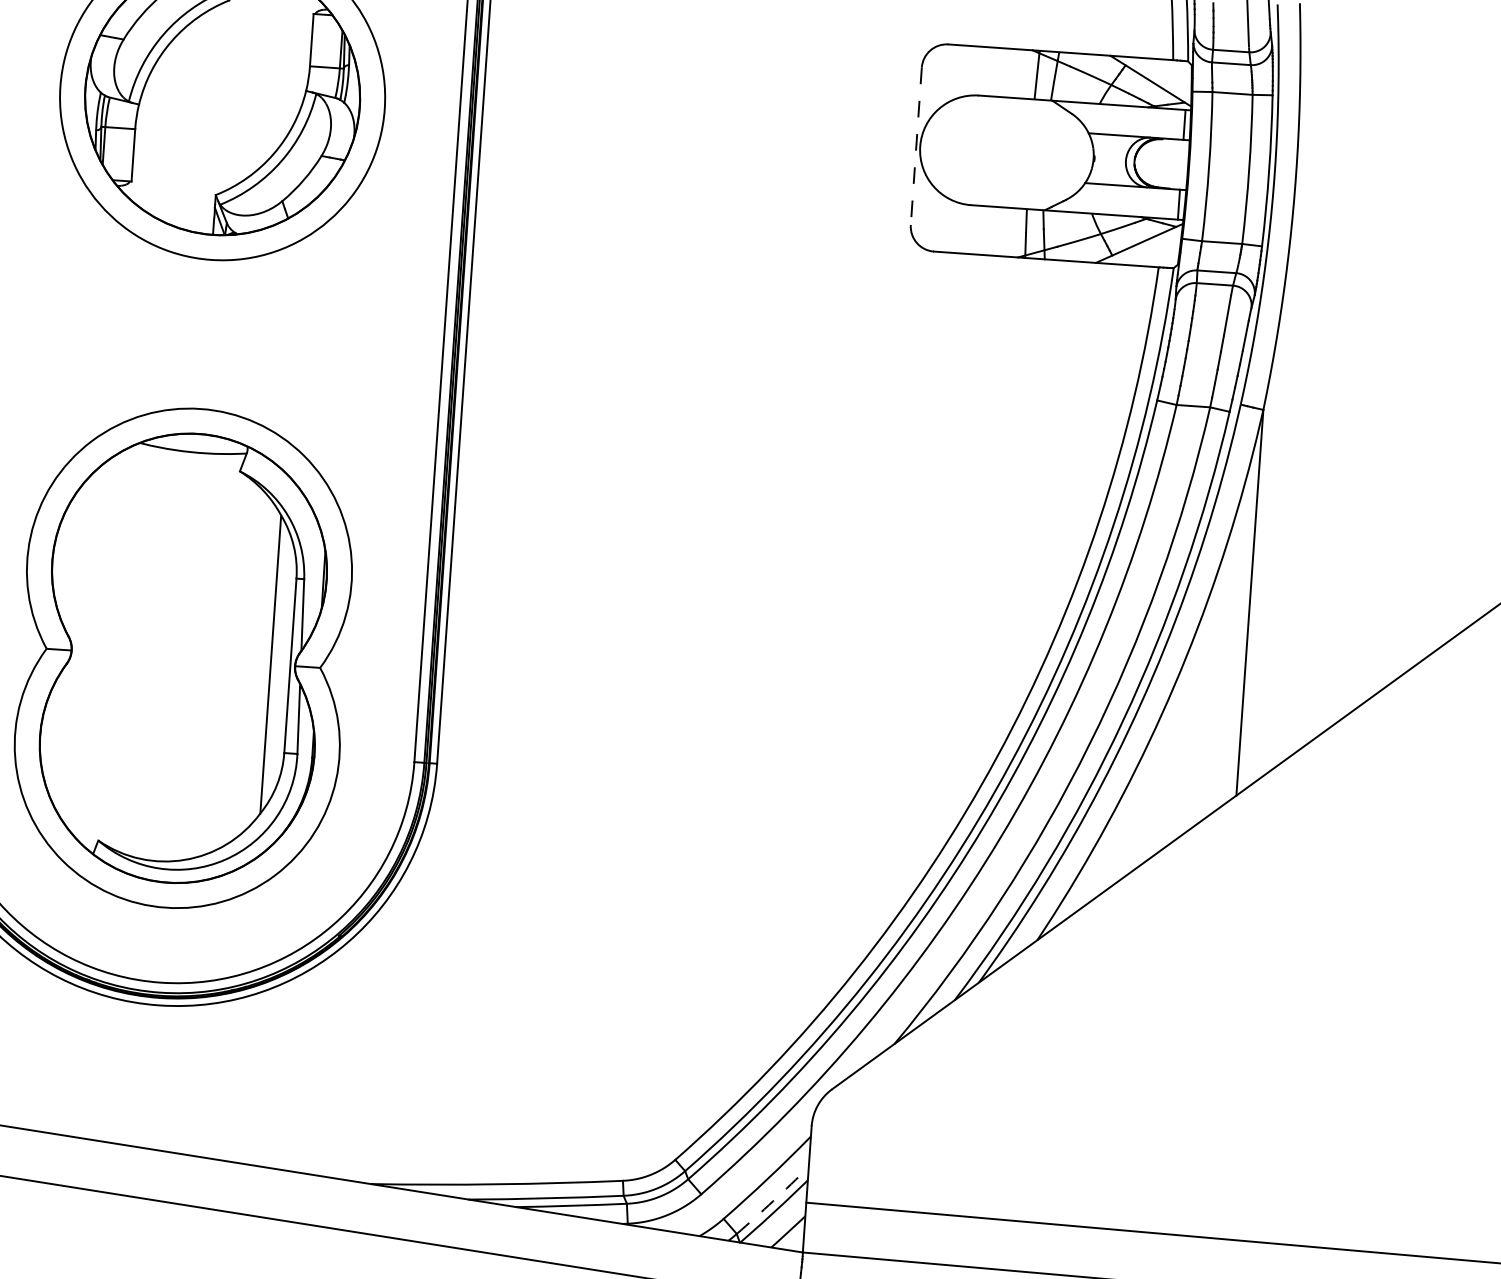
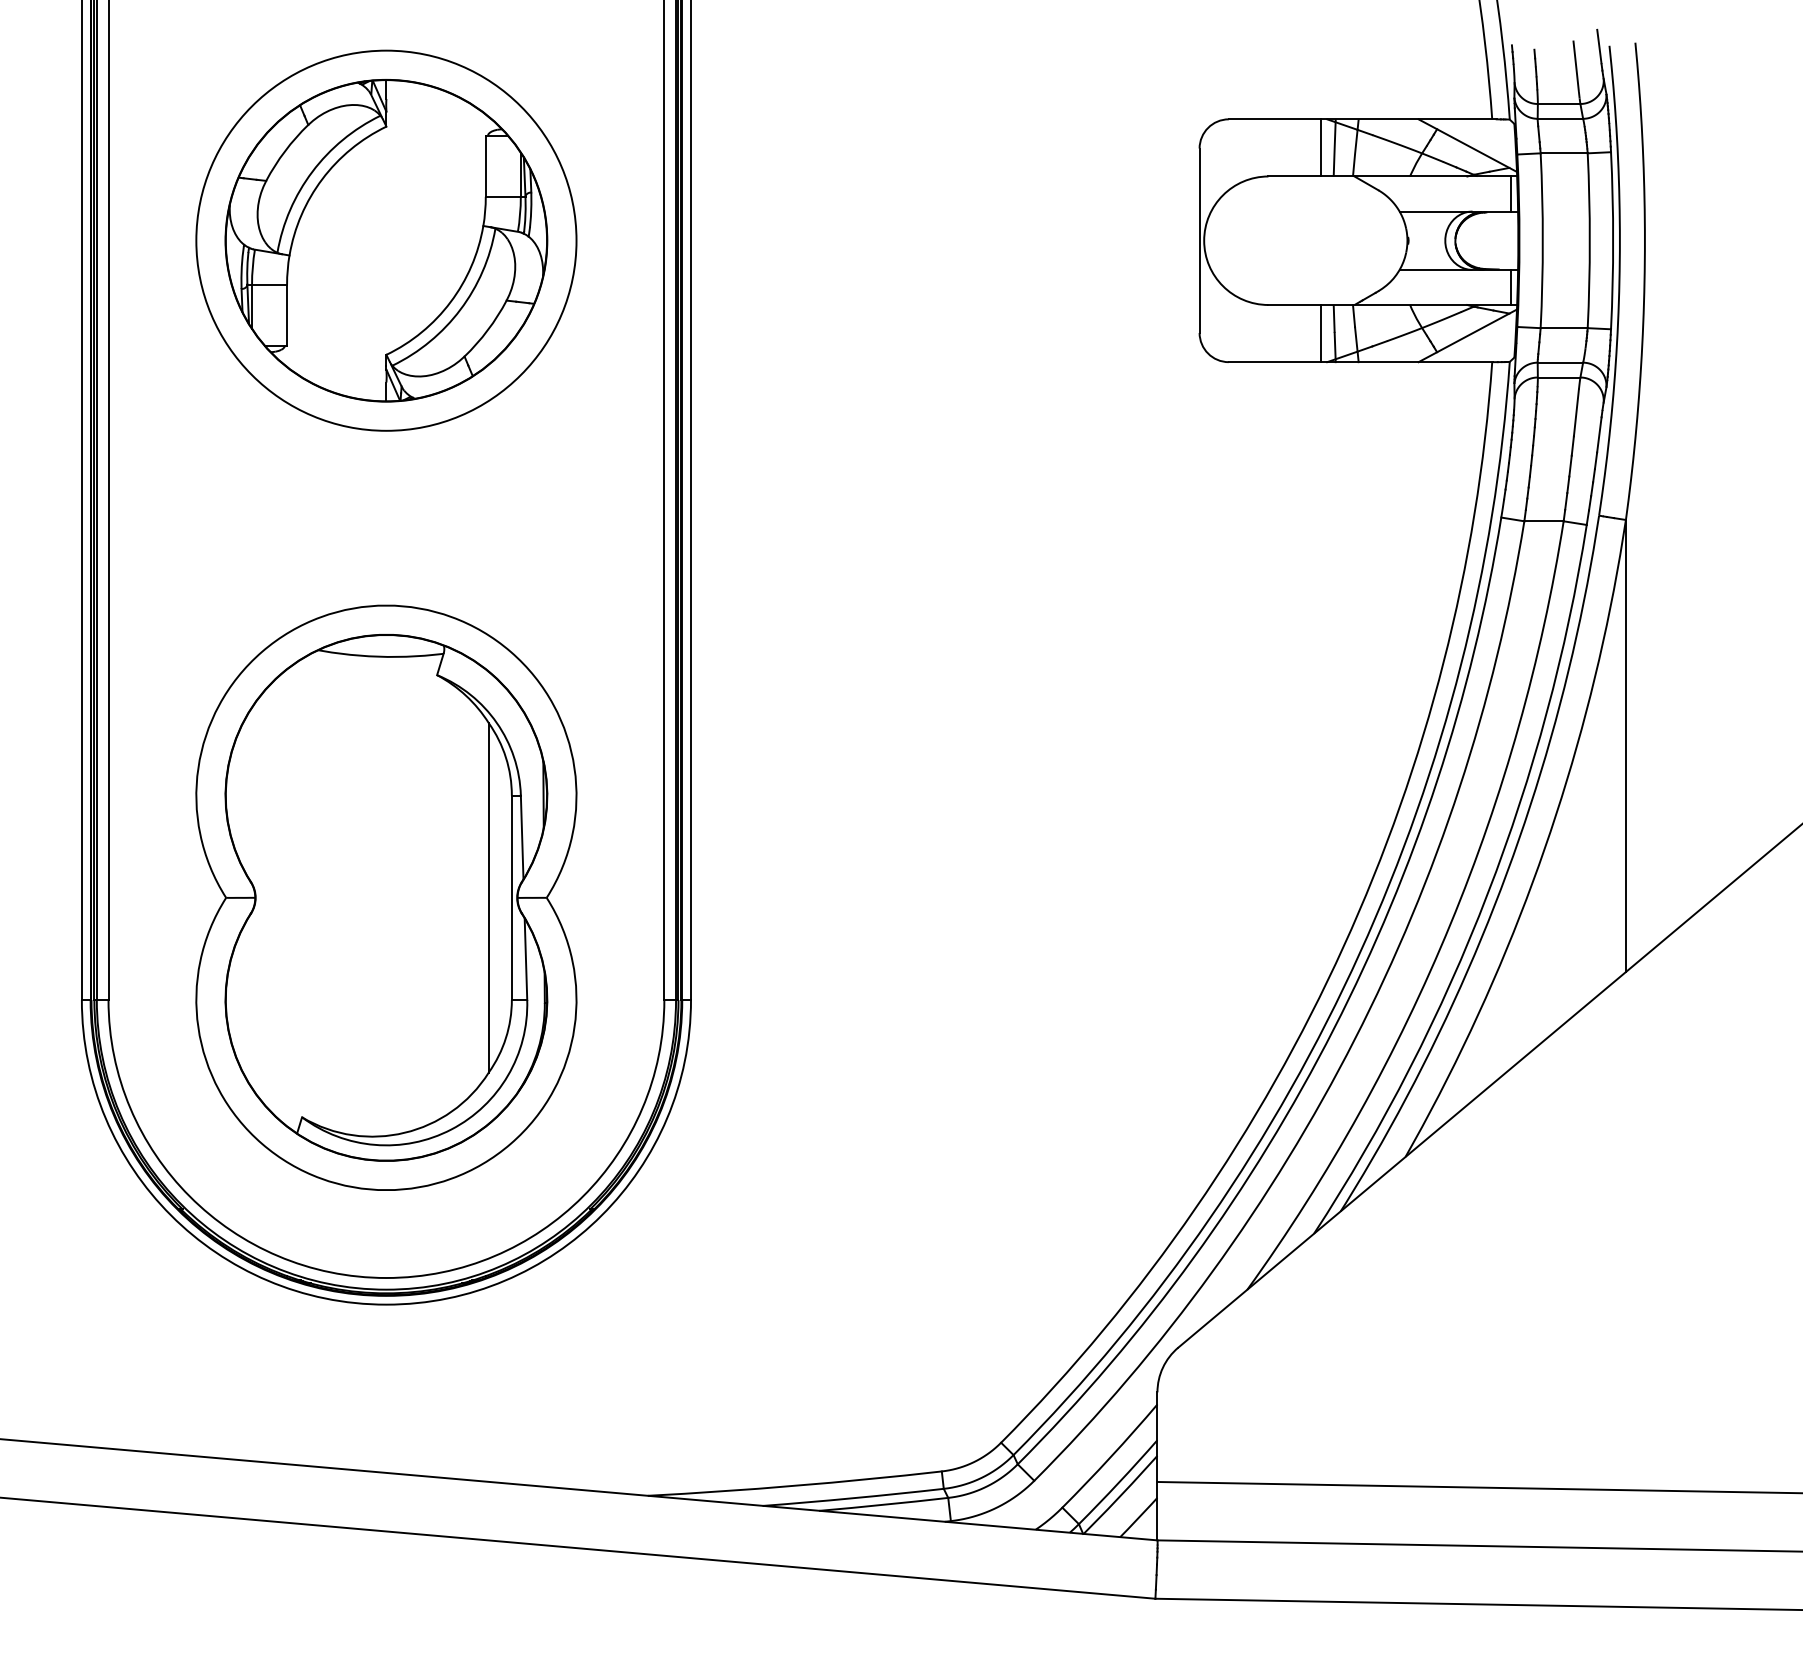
line: (1025, 73) -> (1321, 147), added
line: (916, 146) -> (1199, 241), dashed -> solid
line: (1014, 232) -> (1321, 333), added
arc: (773, 1200) -> (1118, 1482), dashed -> solid

